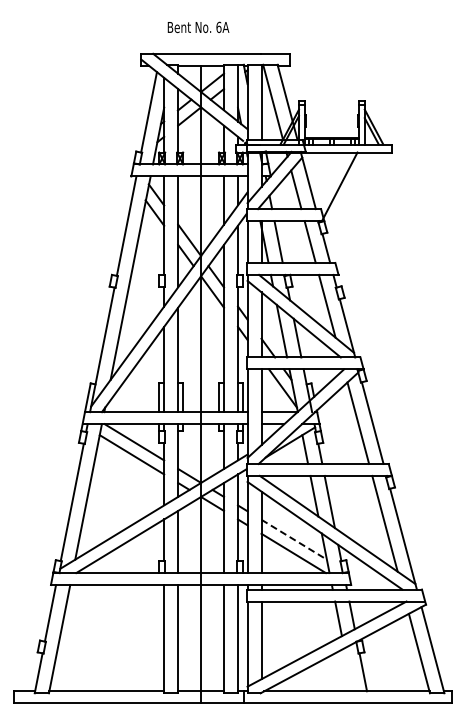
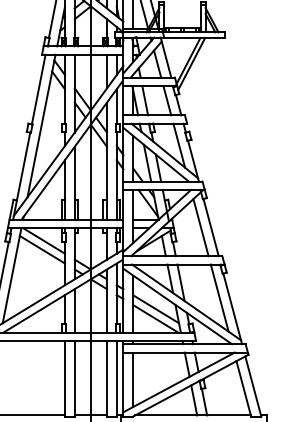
line: (344, 189) -> (191, 63), added
line: (294, 540) -> (156, 309), dashed -> solid
line: (348, 669) -> (194, 400), added

